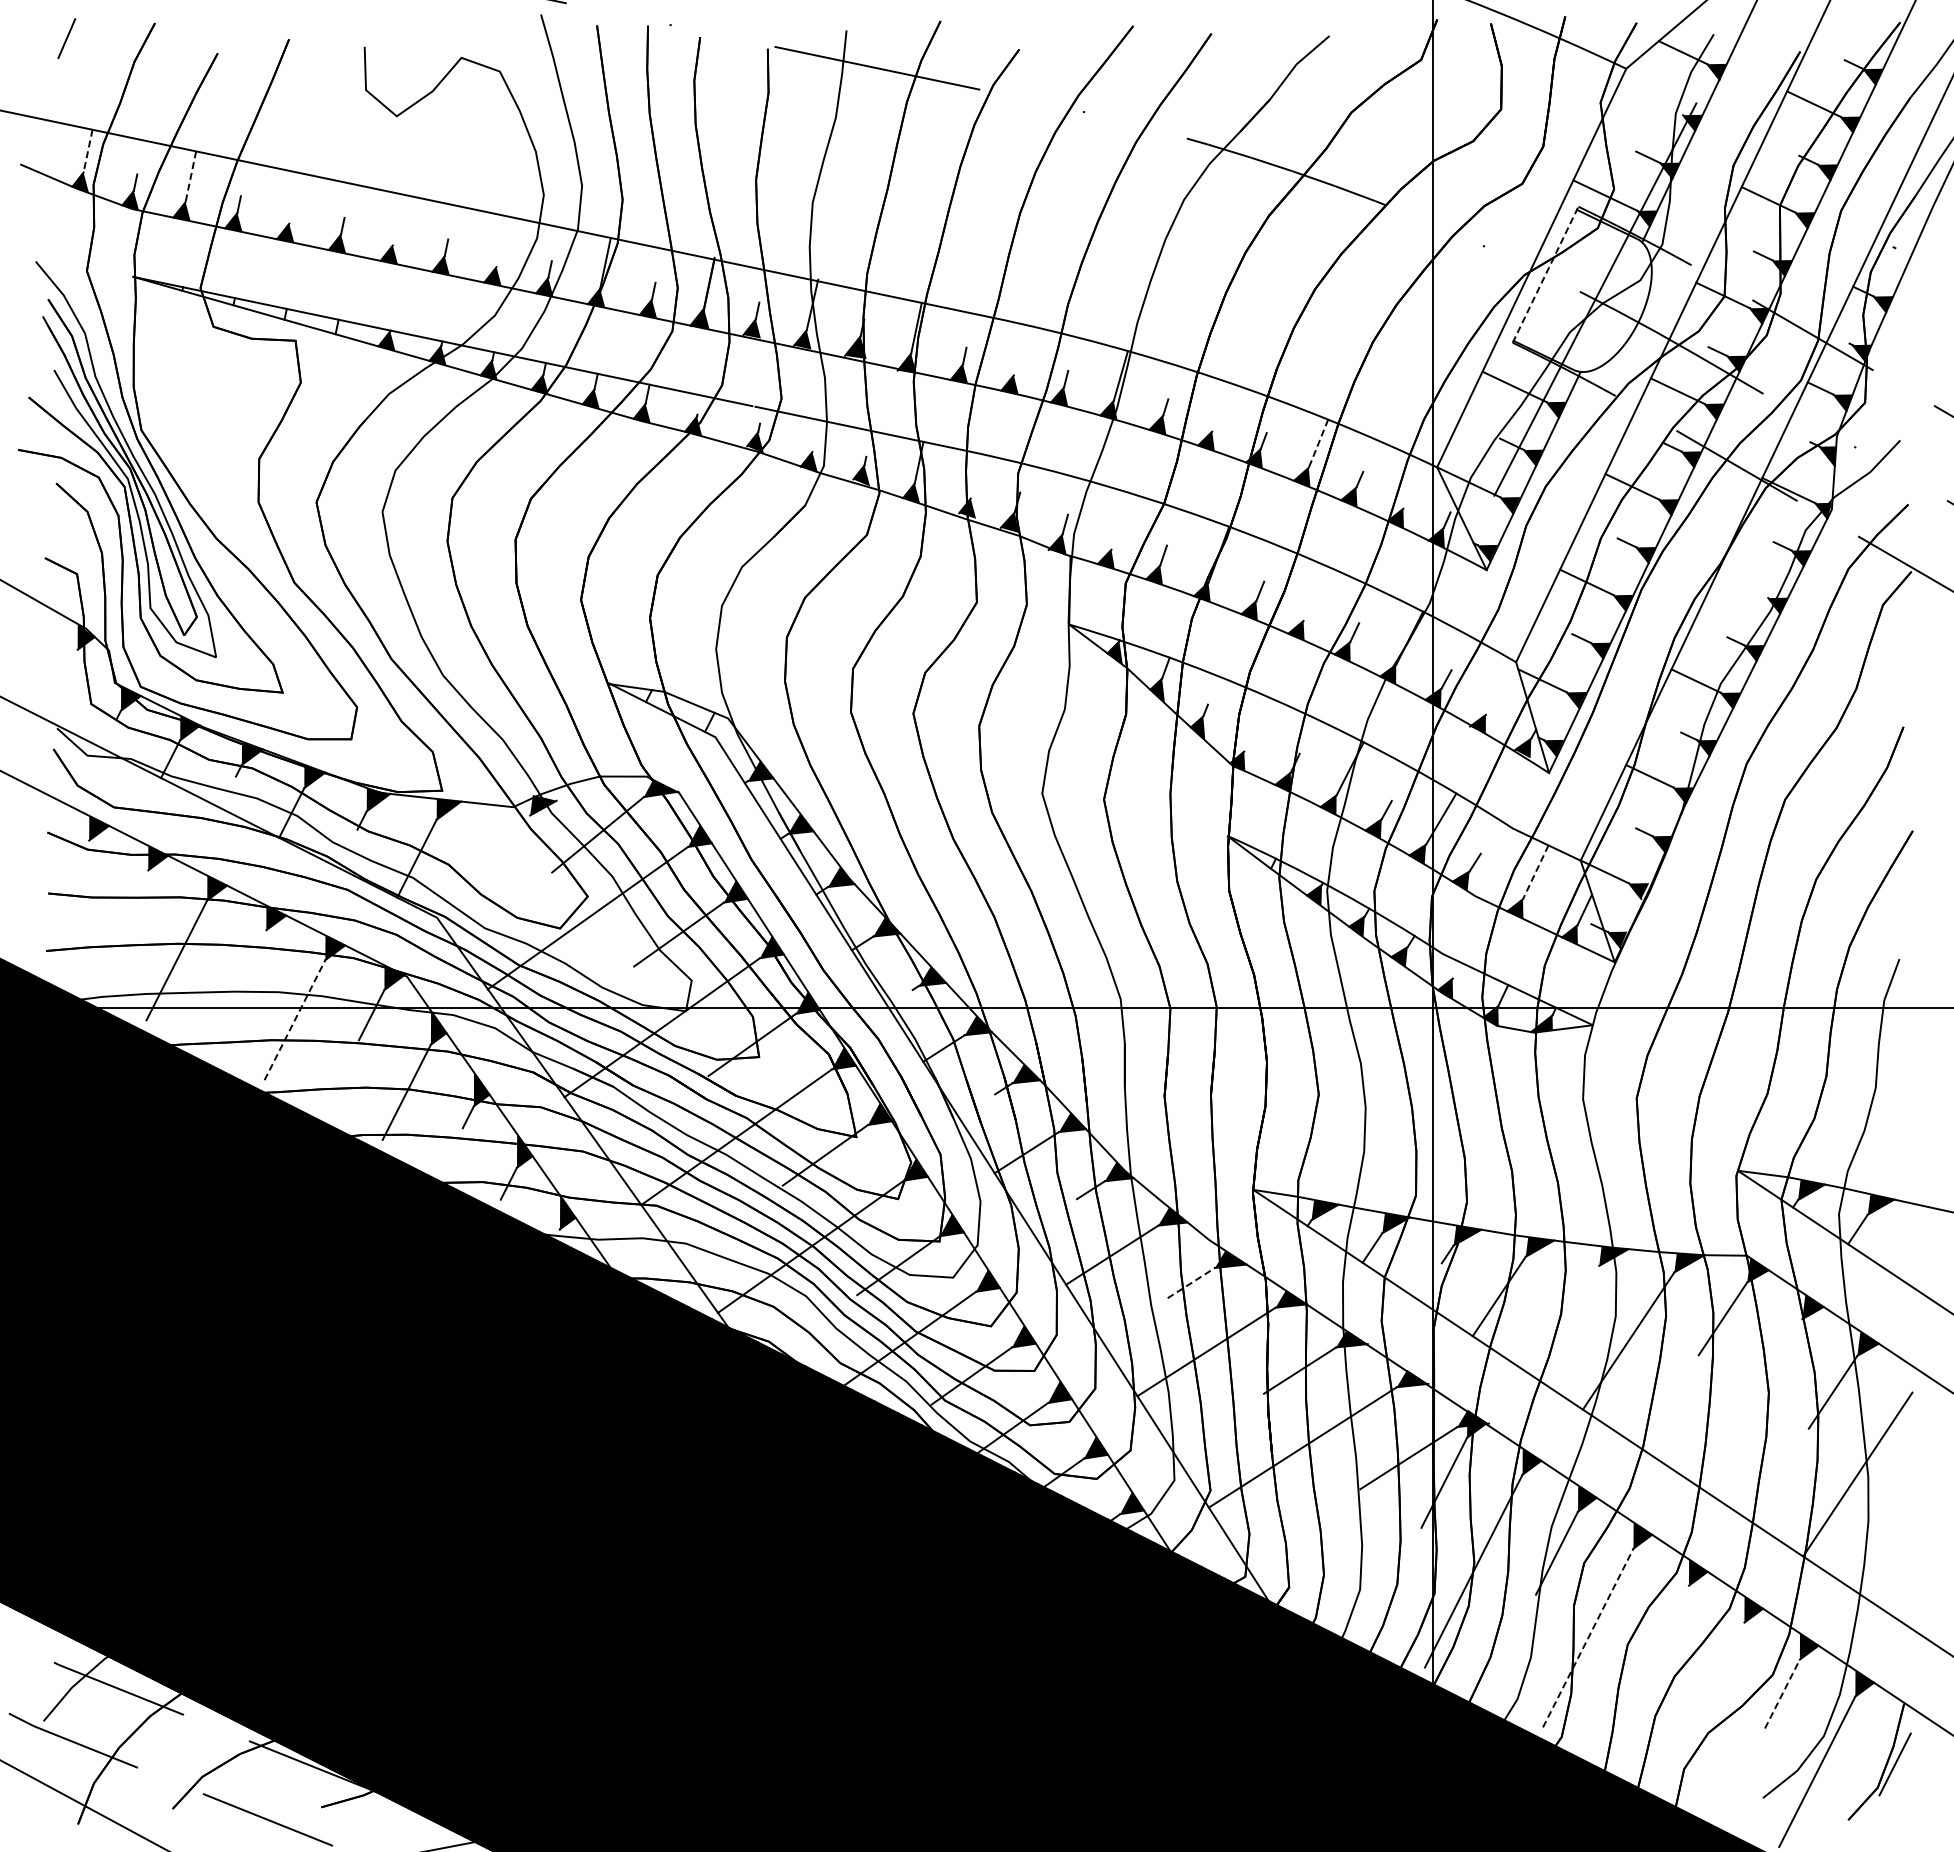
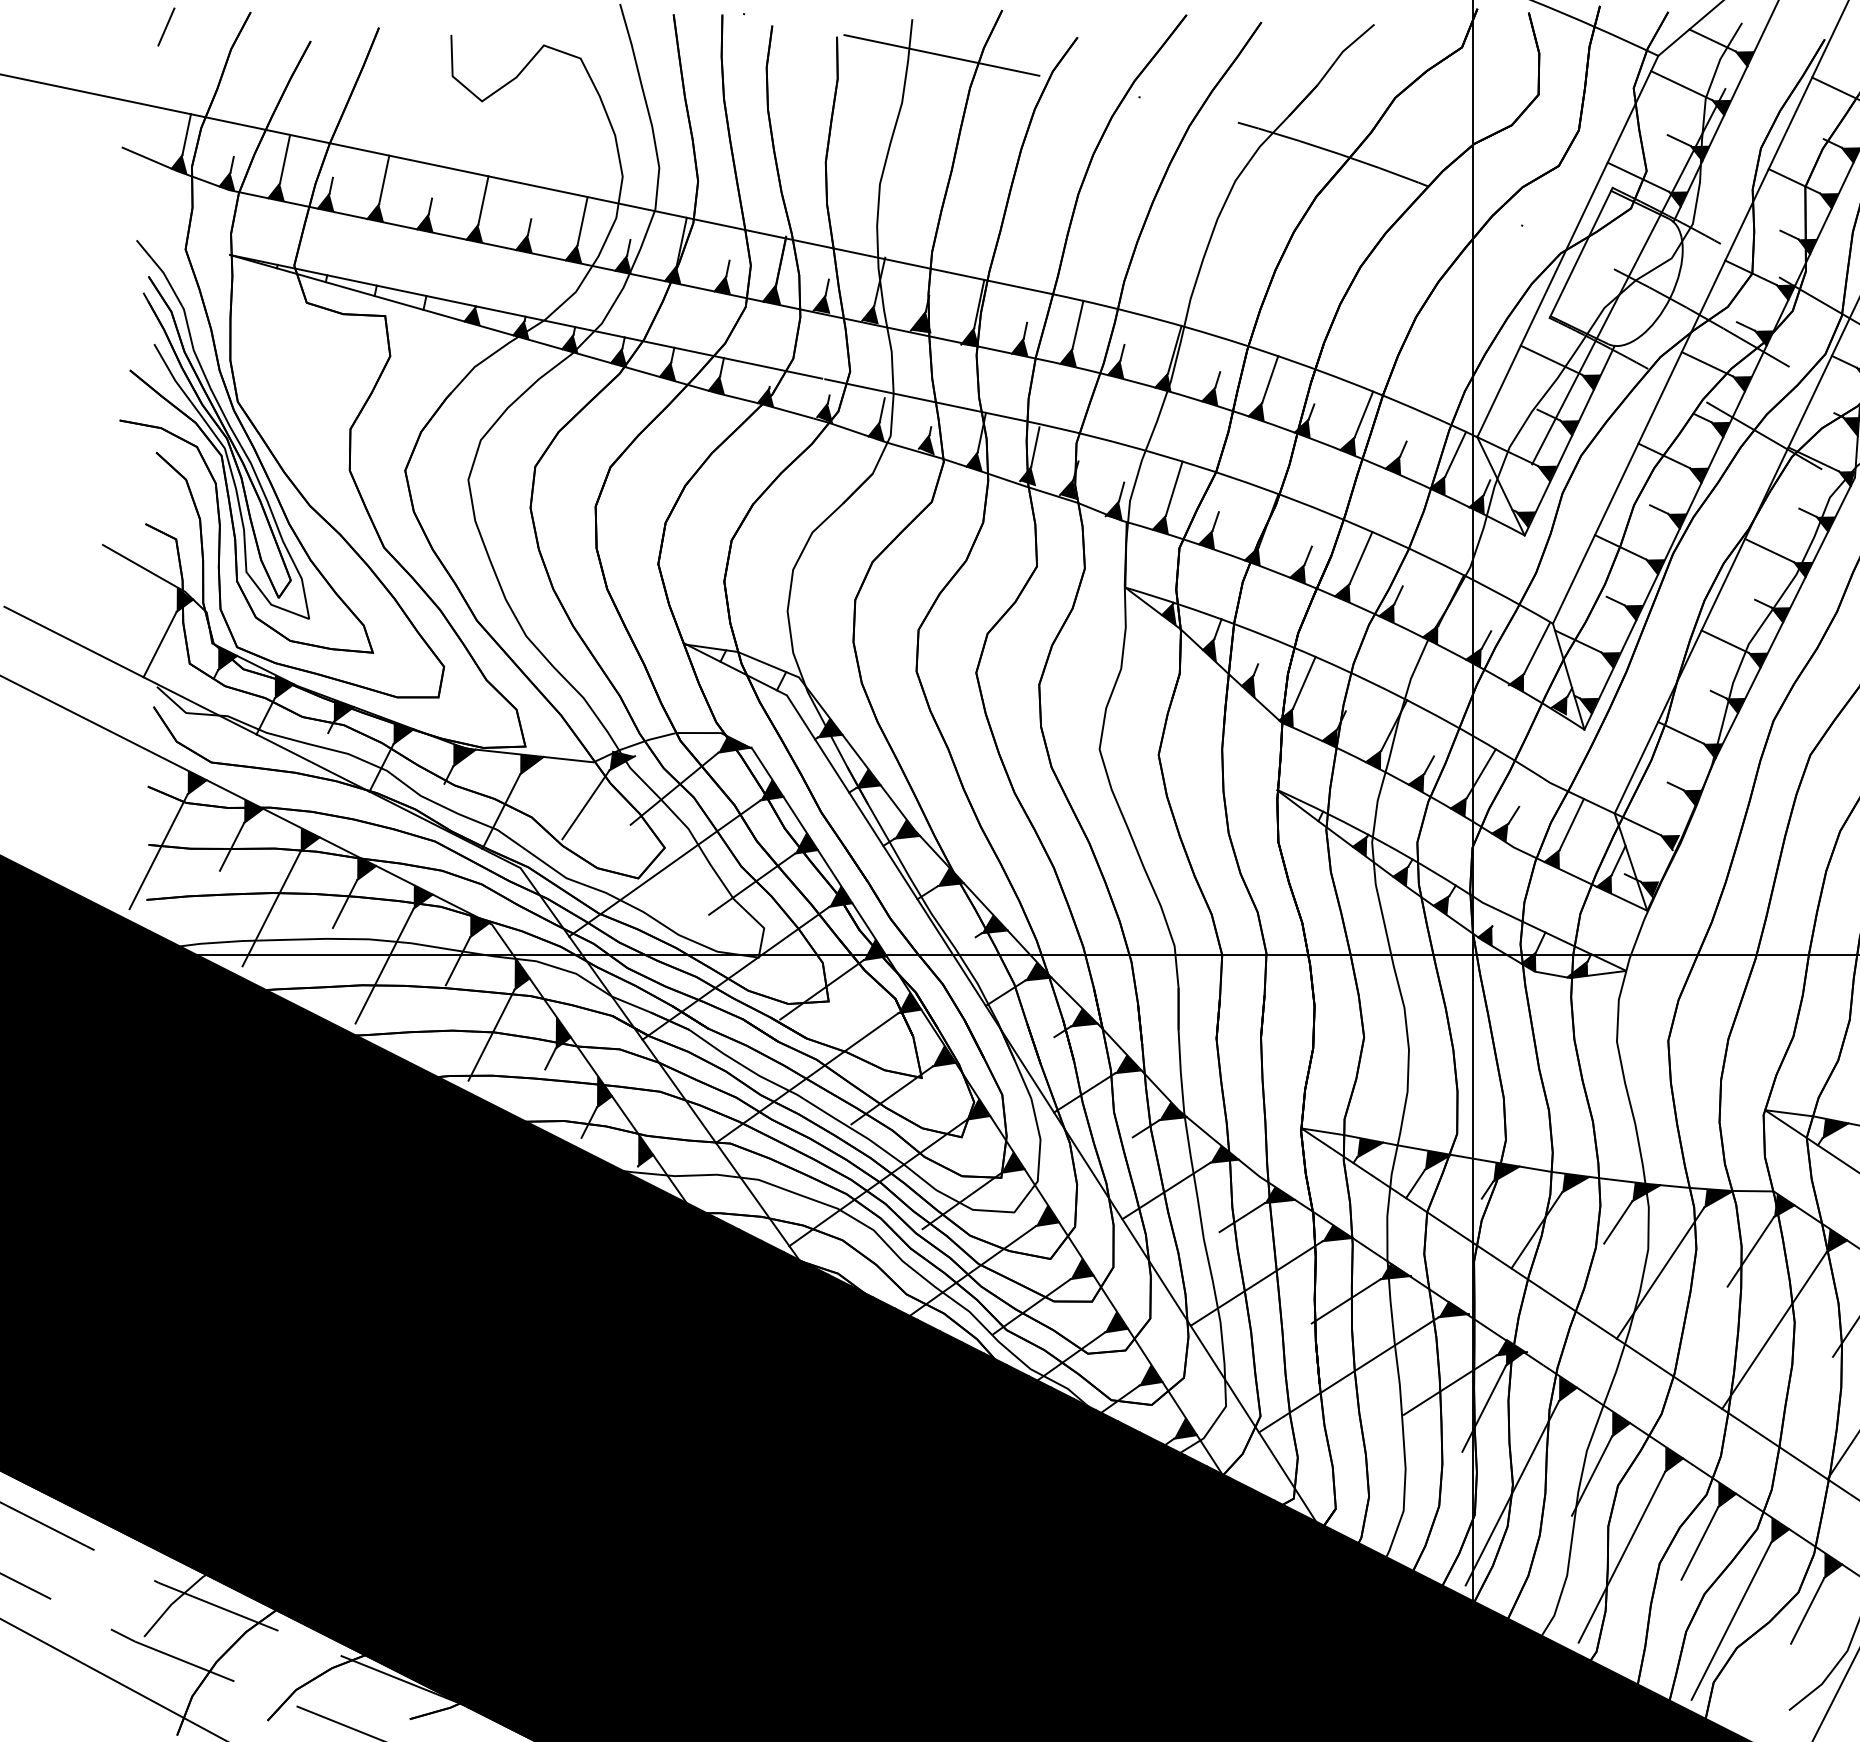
line: (1650, 99) -> (1681, 85), added
line: (88, 151) -> (187, 135), dashed -> solid
line: (190, 176) -> (284, 158), dashed -> solid
line: (294, 198) -> (384, 180), added
line: (397, 219) -> (482, 200), added
line: (501, 241) -> (582, 221), added
line: (1545, 274) -> (1581, 252), dashed -> solid
line: (1019, 349) -> (1077, 324), added
line: (1220, 406) -> (1270, 378), added
line: (814, 439) -> (881, 410), added
line: (1318, 443) -> (1363, 414), dashed -> solid
line: (974, 477) -> (1034, 446), added
line: (1414, 484) -> (1455, 453), added
line: (1120, 520) -> (1174, 488), added
line: (1742, 585) -> (1769, 550), added
line: (1315, 593) -> (1360, 557), added
line: (59, 683) -> (159, 644), added
line: (1498, 687) -> (1536, 647), added
line: (1256, 723) -> (1304, 682), added
line: (505, 851) -> (586, 804), added
line: (1535, 872) -> (1571, 824), dashed -> solid
line: (135, 895) -> (232, 846), added
line: (58, 900) -> (158, 851), added
line: (253, 955) -> (344, 904), added
line: (295, 1019) -> (385, 965), dashed -> solid
line: (1191, 1282) -> (1242, 1217), dashed -> solid
line: (1584, 1287) -> (1618, 1221), added
line: (1747, 1401) -> (1774, 1330), added
line: (1669, 1623) -> (1699, 1543), added
line: (1588, 1637) -> (1622, 1556), dashed -> solid
line: (1782, 1694) -> (1807, 1611), dashed -> solid
line: (1702, 1704) -> (1731, 1620), added

